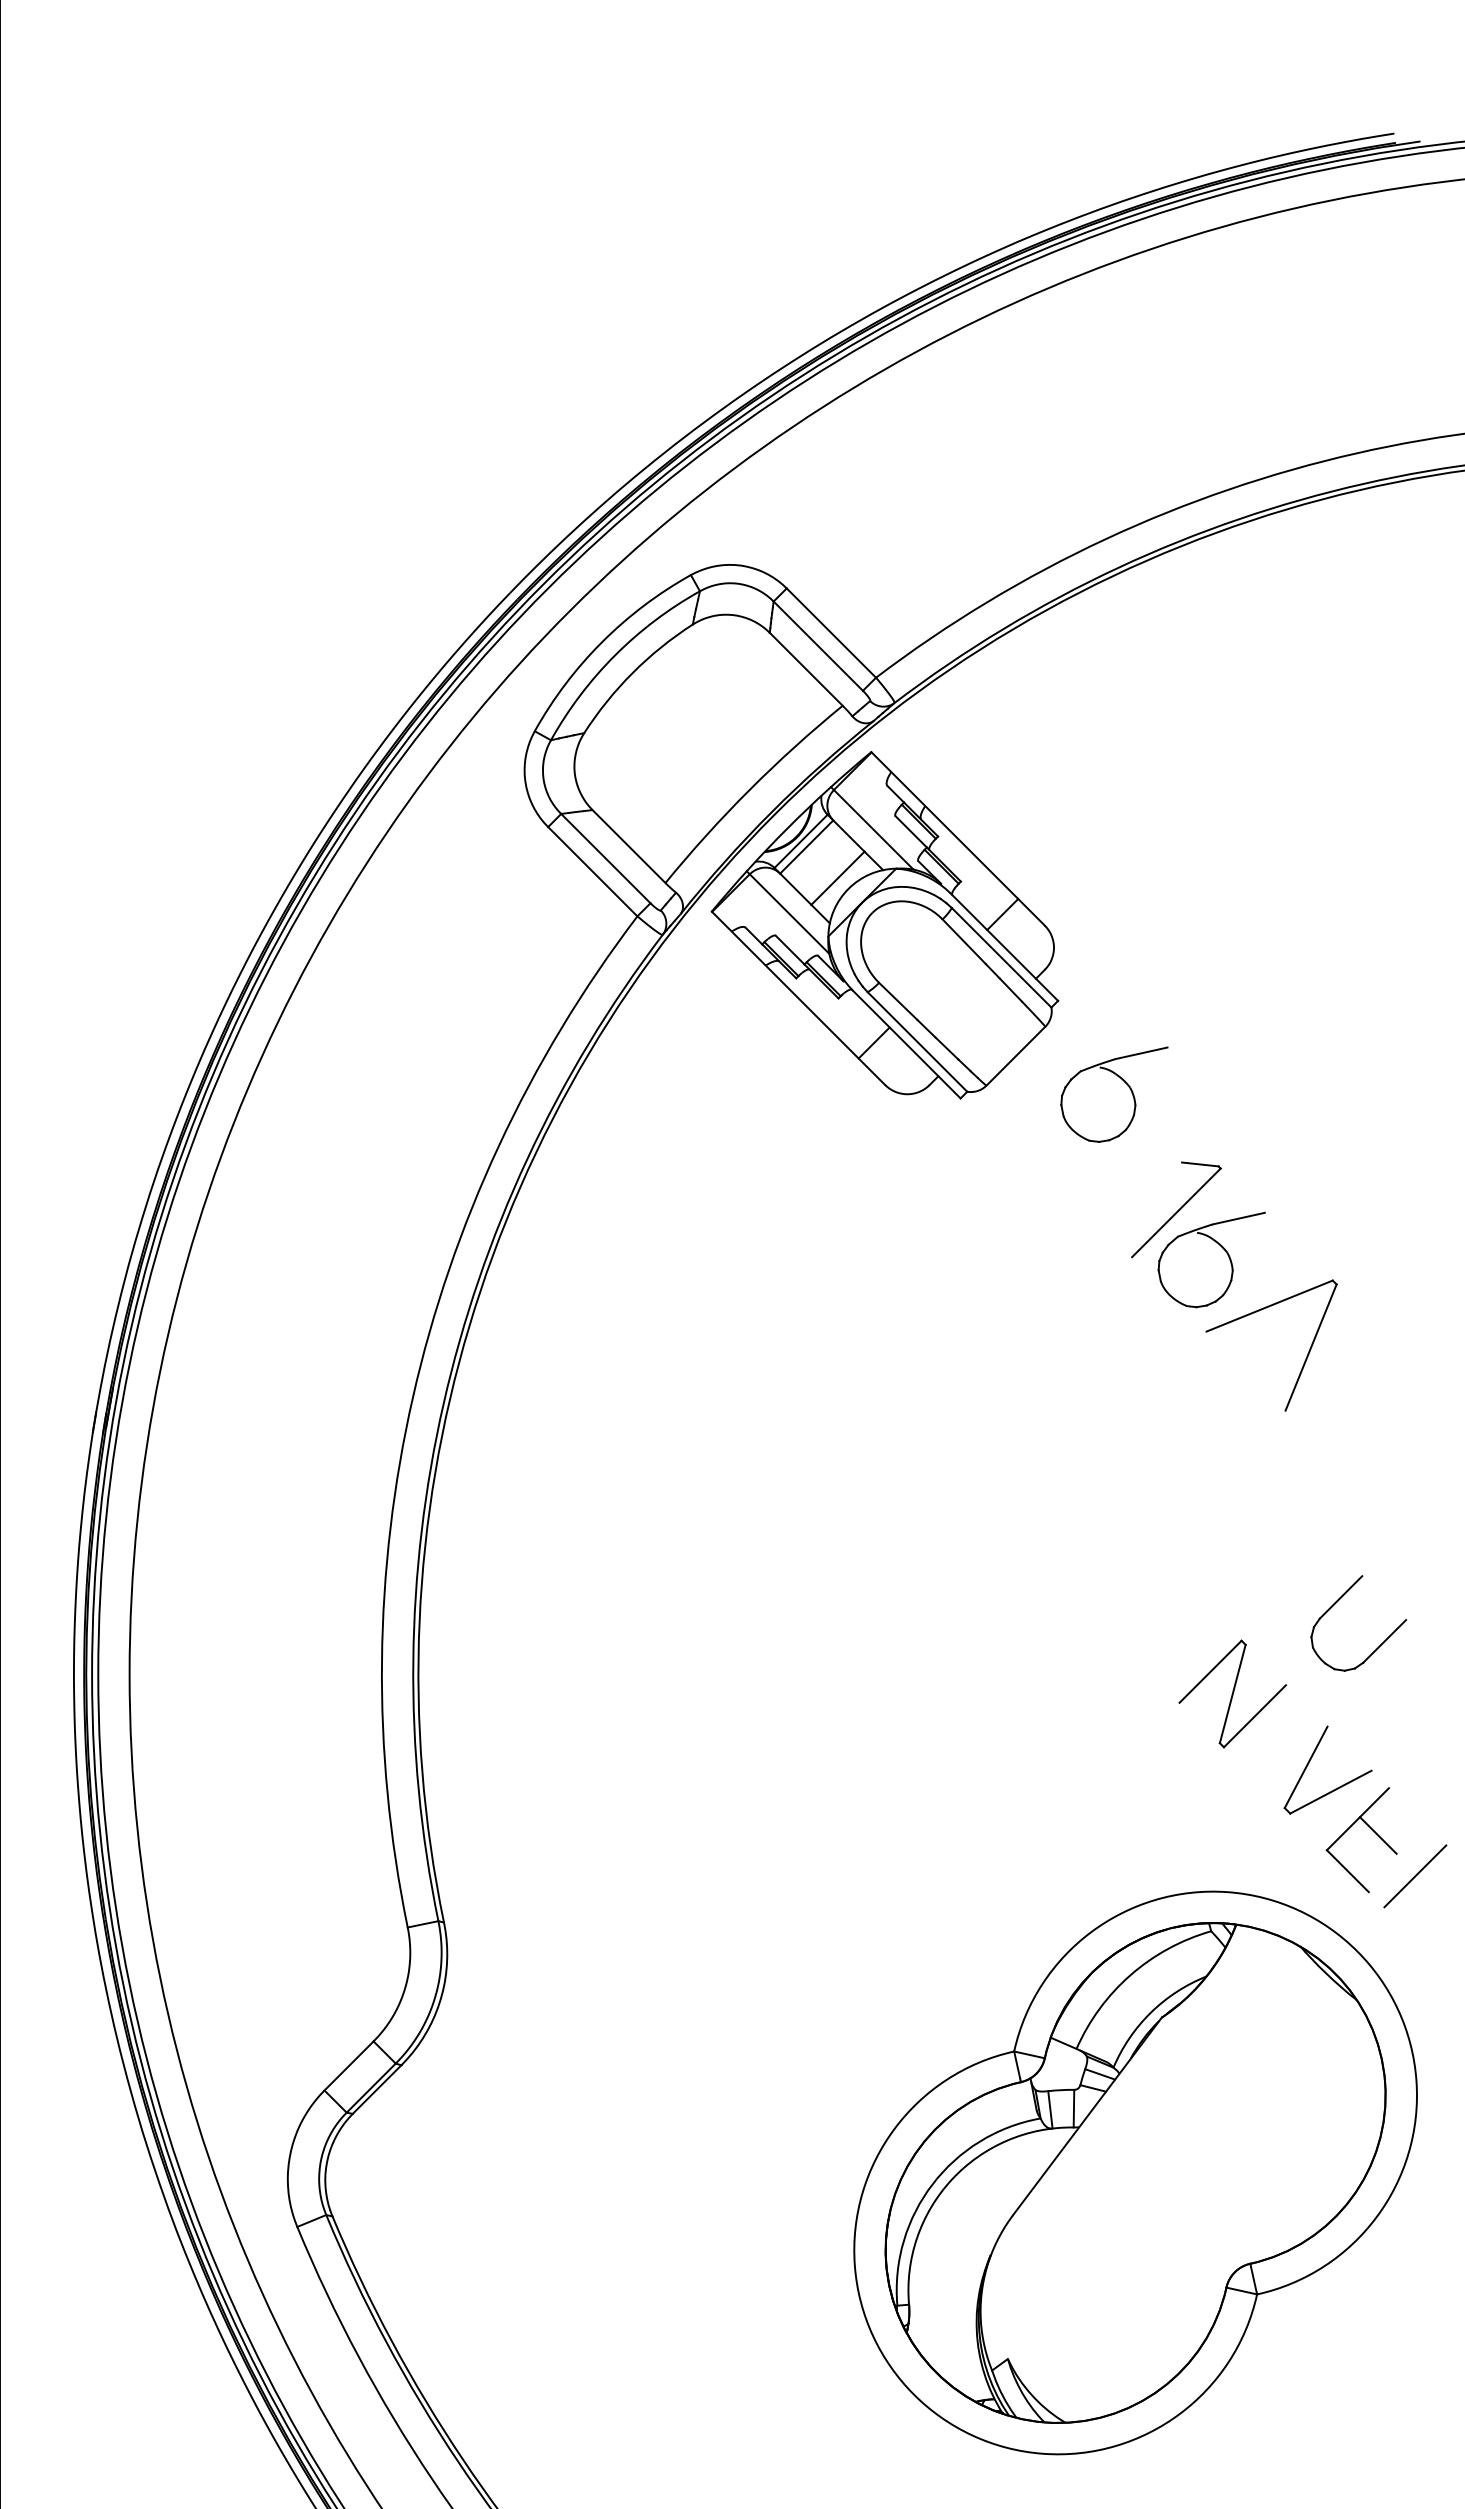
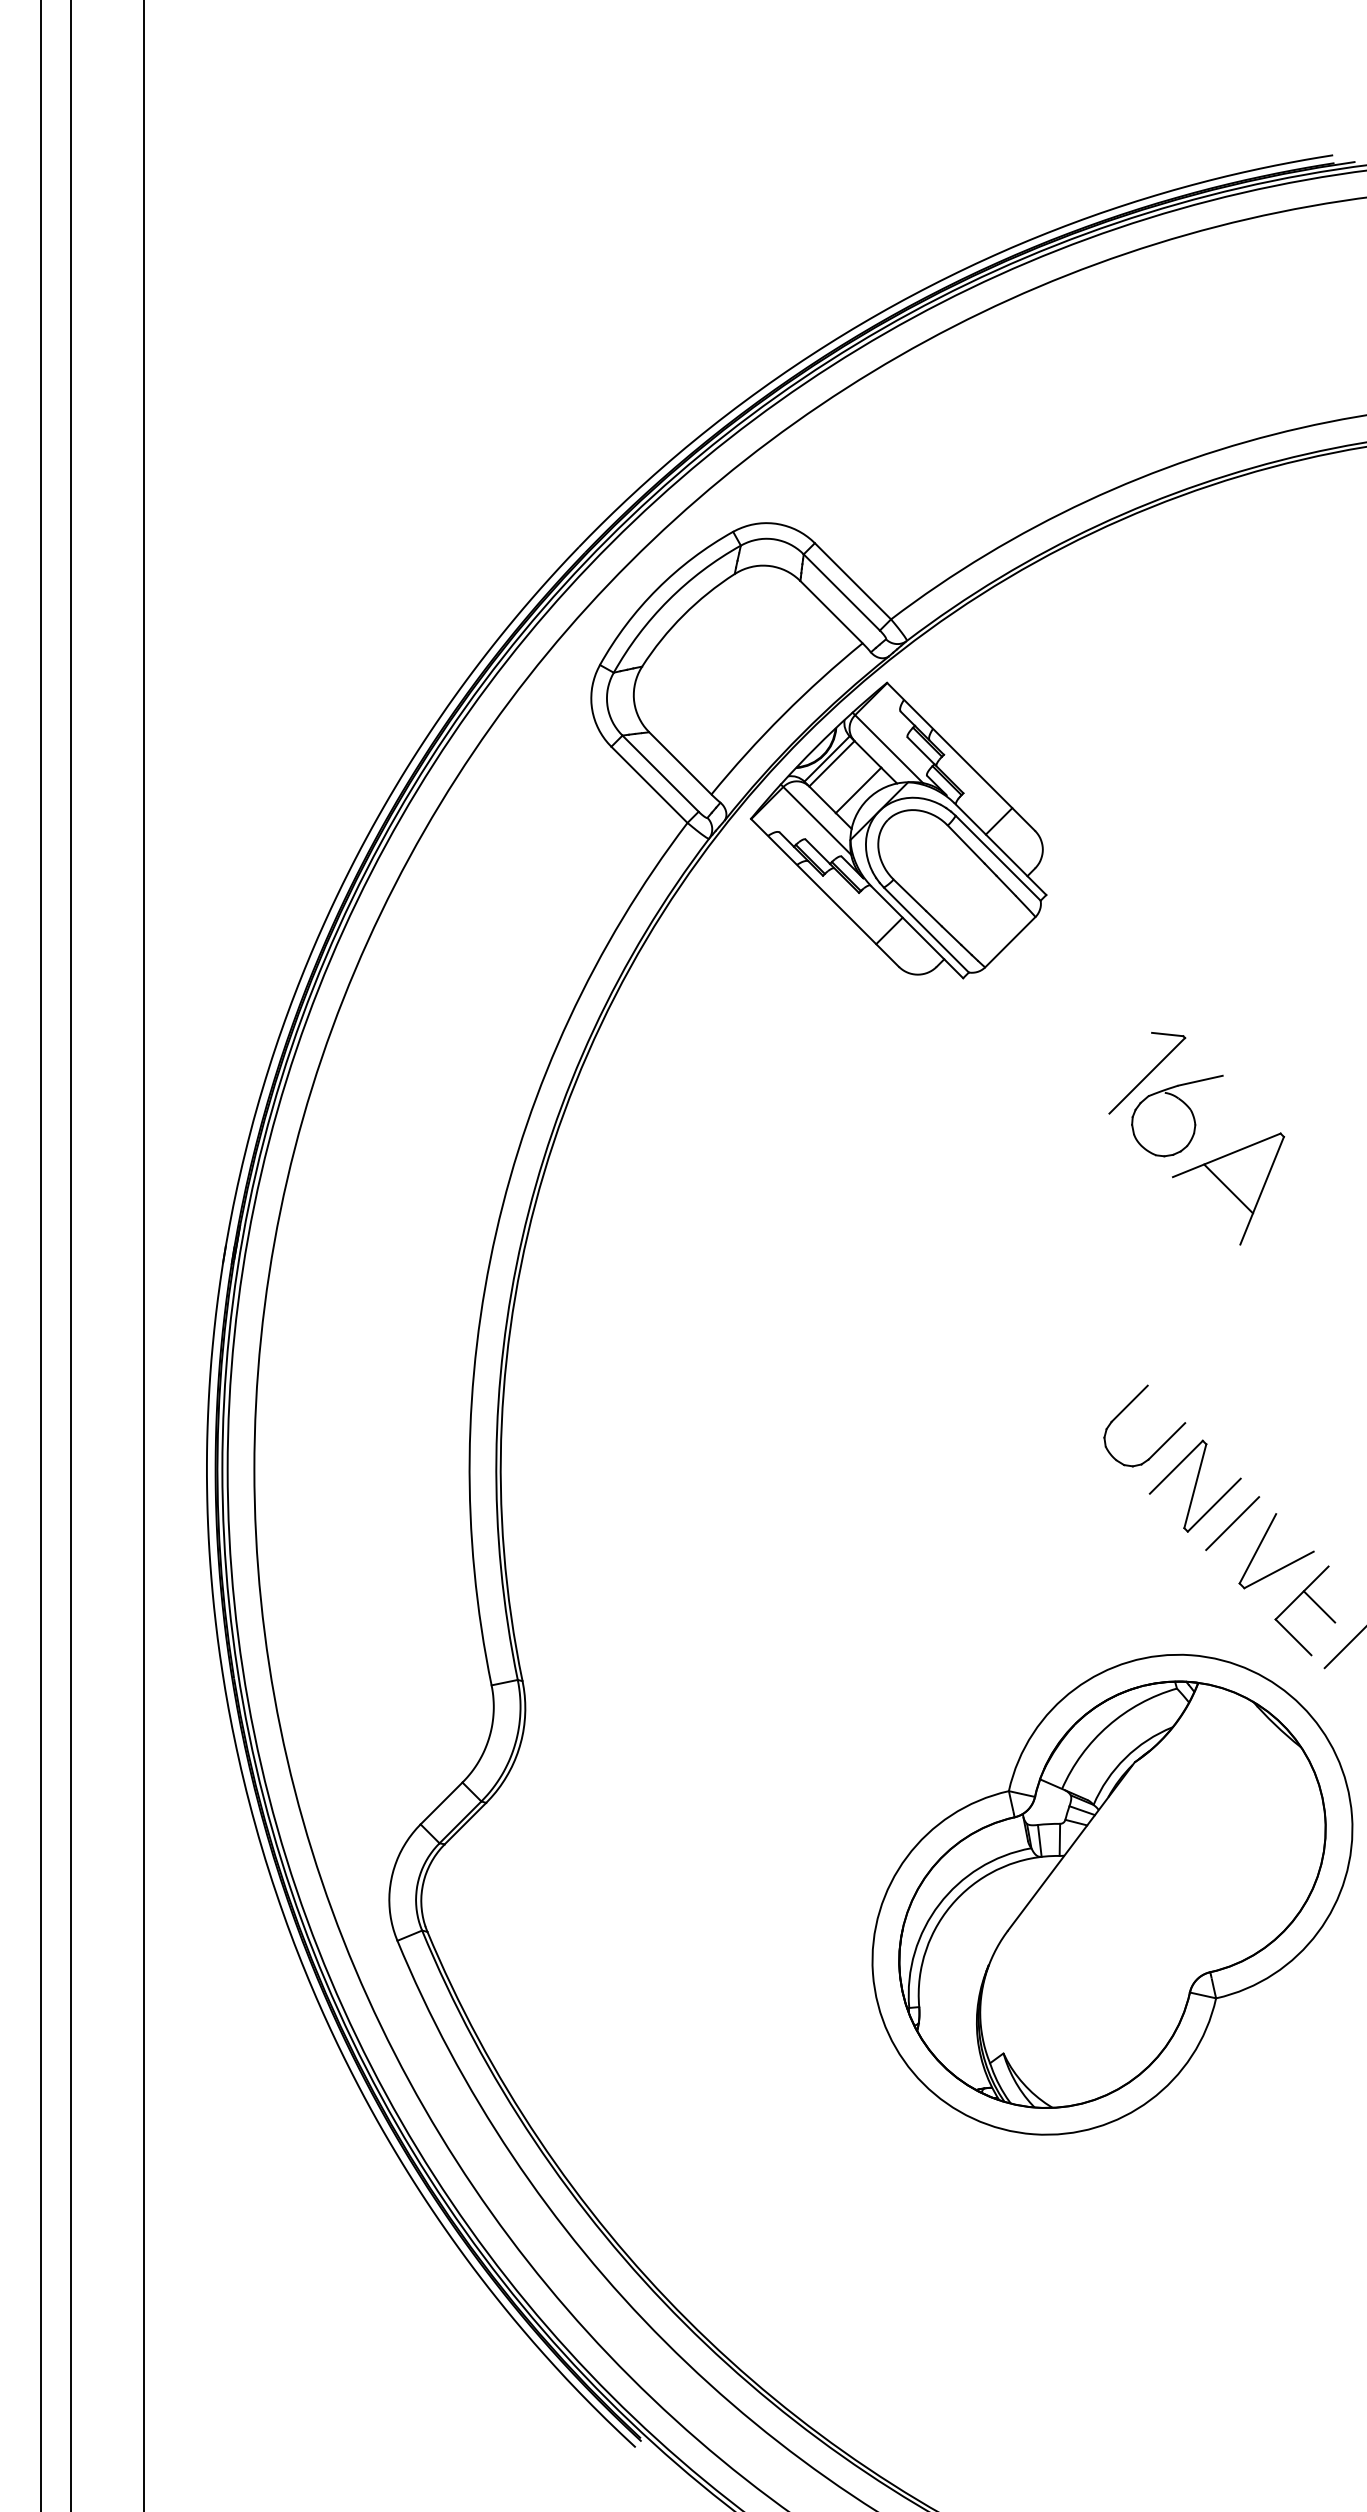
part: (1114, 1094) -> (1094, 974), removed
line: (1271, 1344) -> (1228, 1188), added
part: (1338, 1601) -> (1127, 1407), moved
line: (1276, 1737) -> (1232, 1523), added

